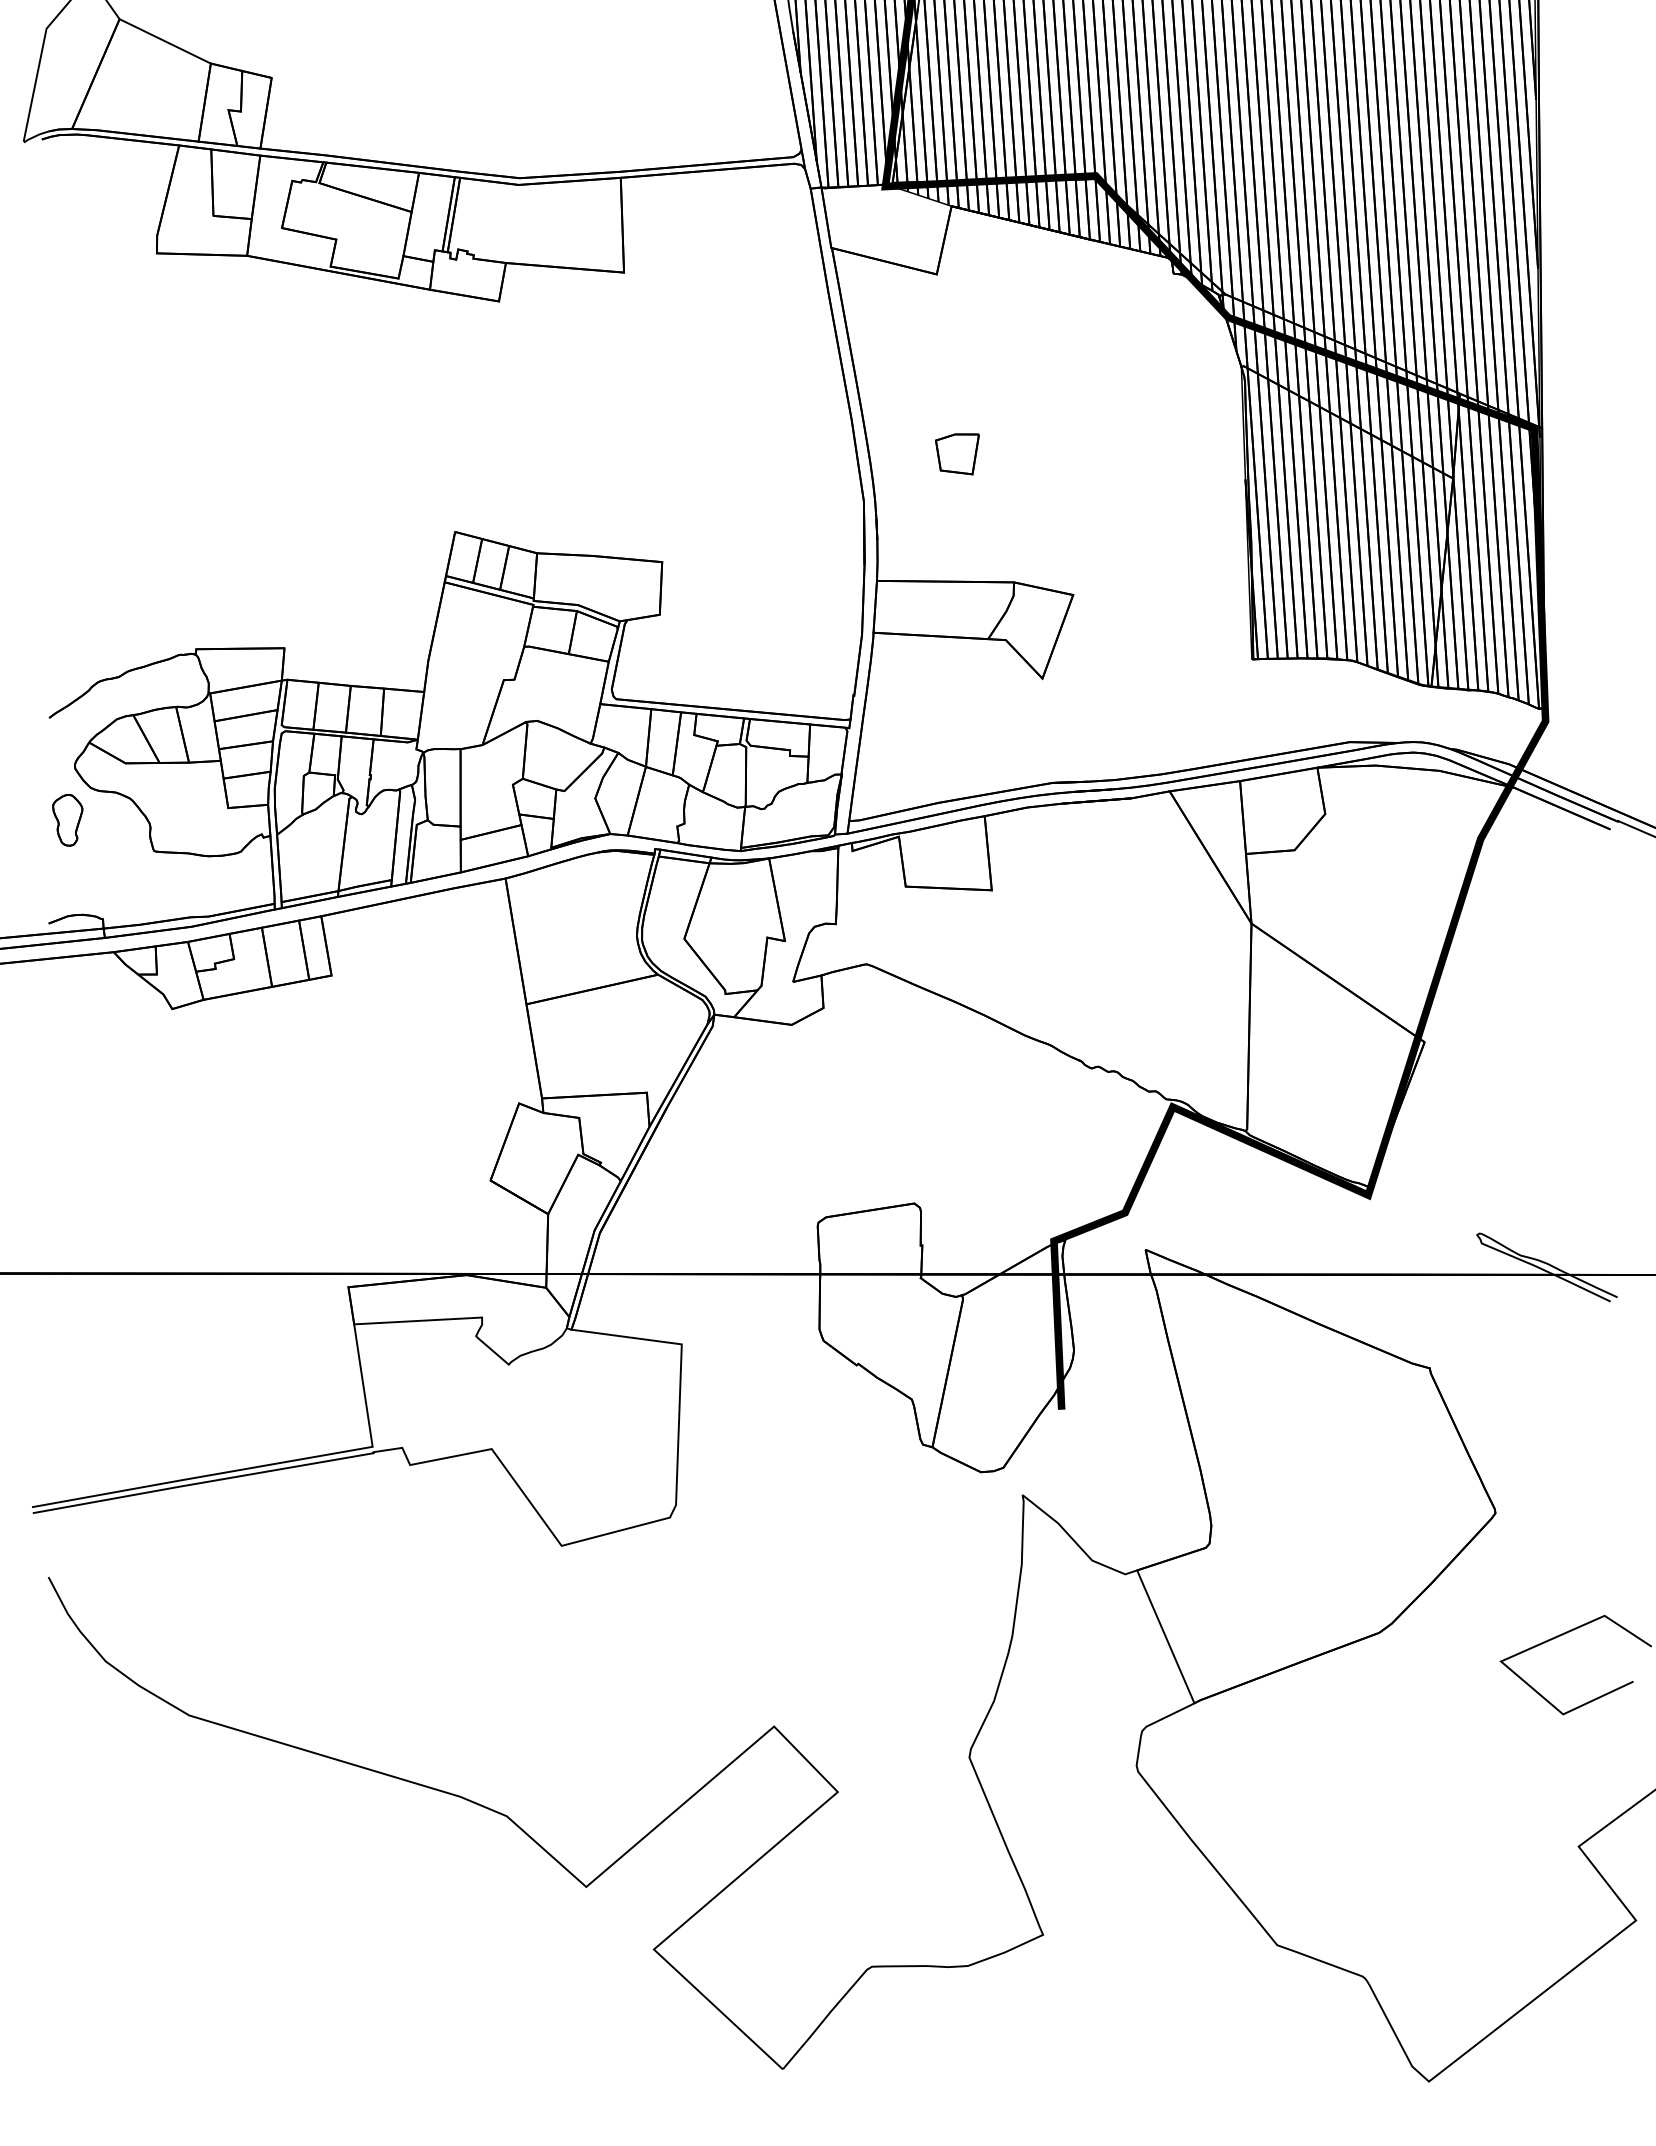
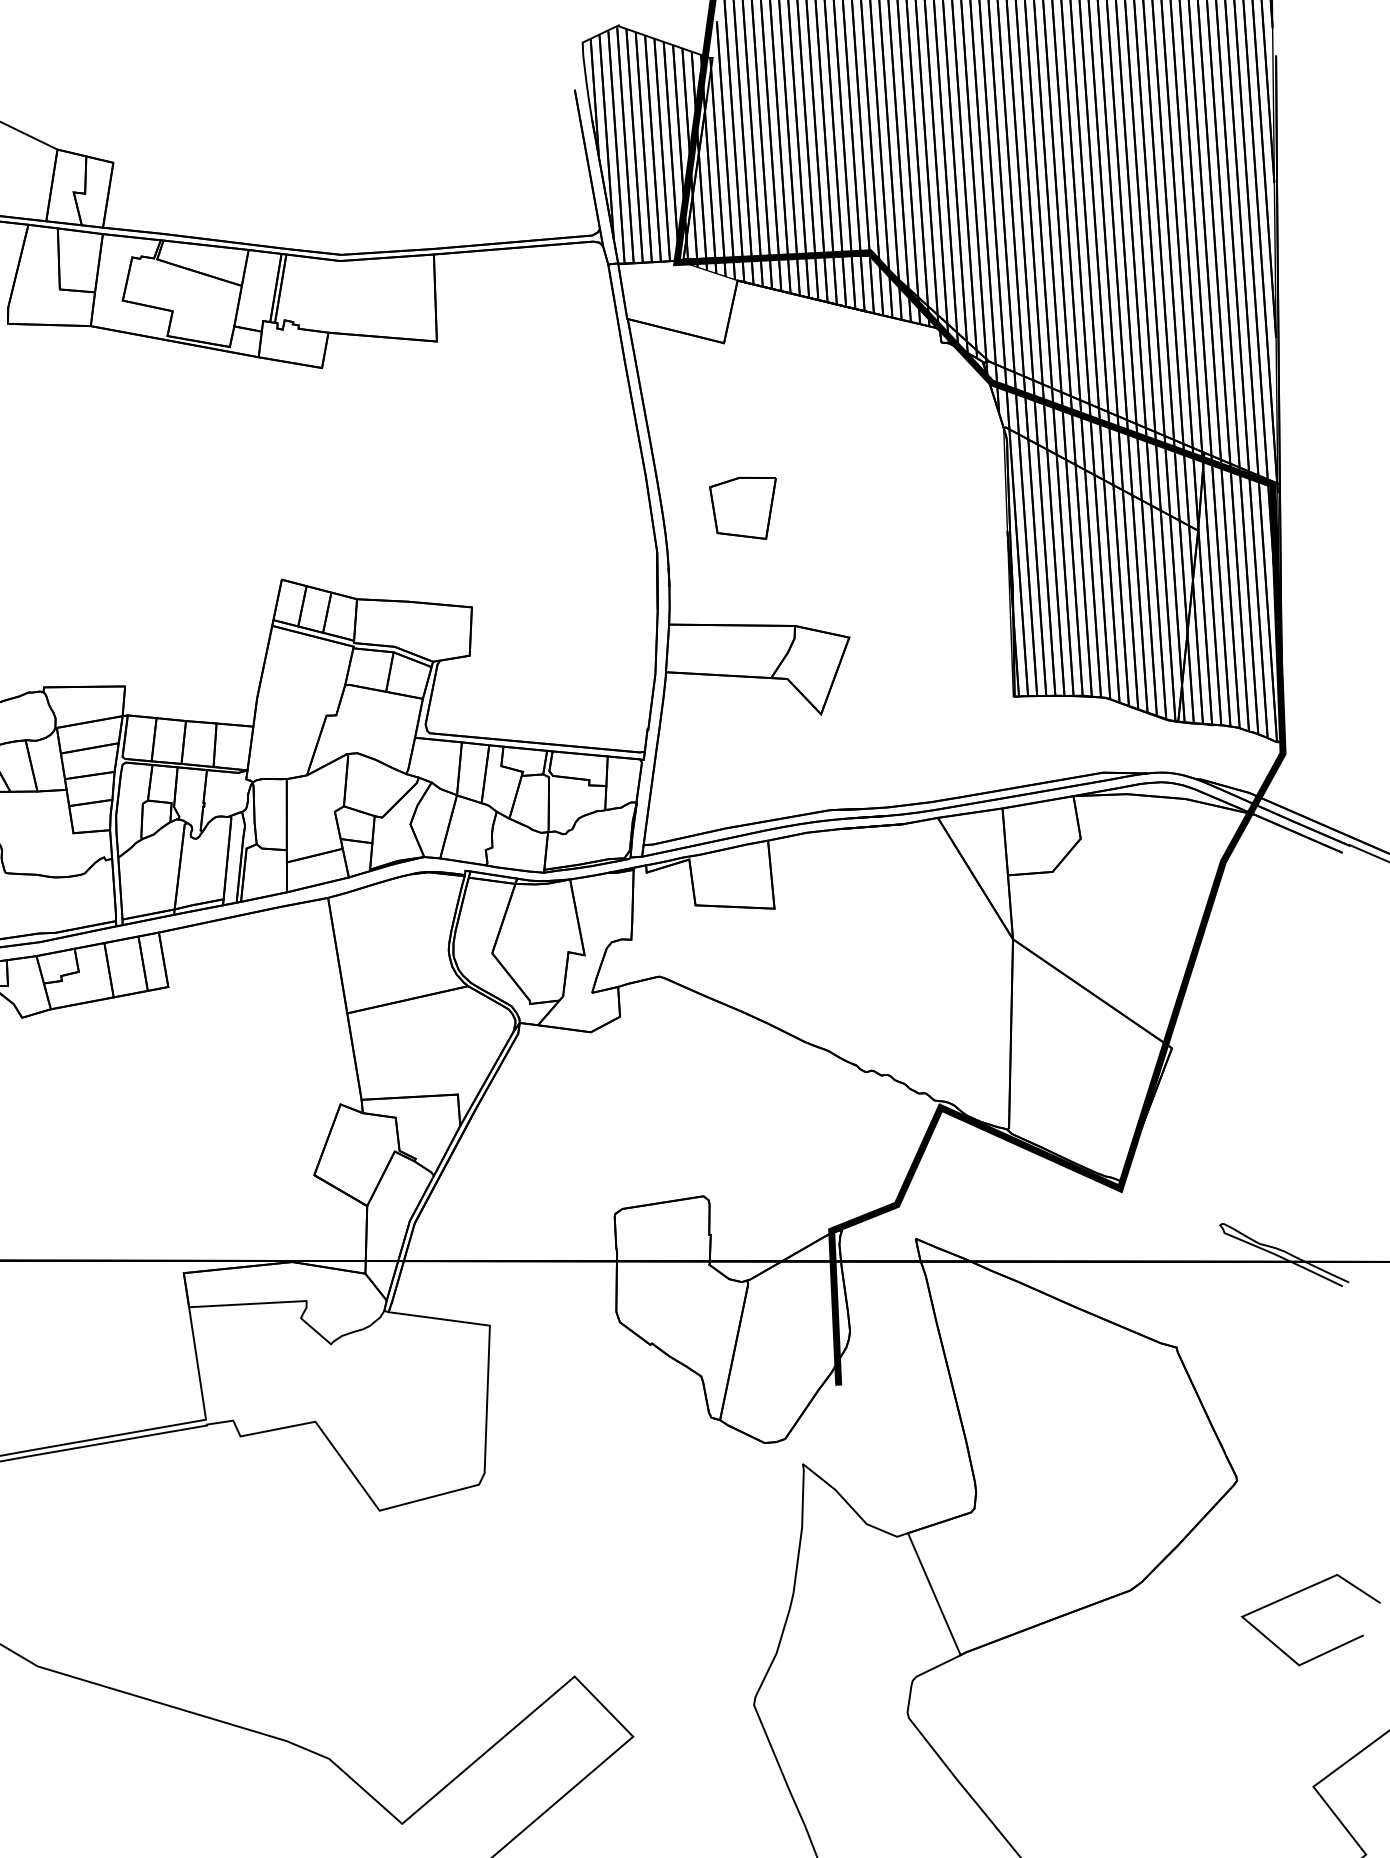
part: (957, 454) -> (743, 508), size x1.67

